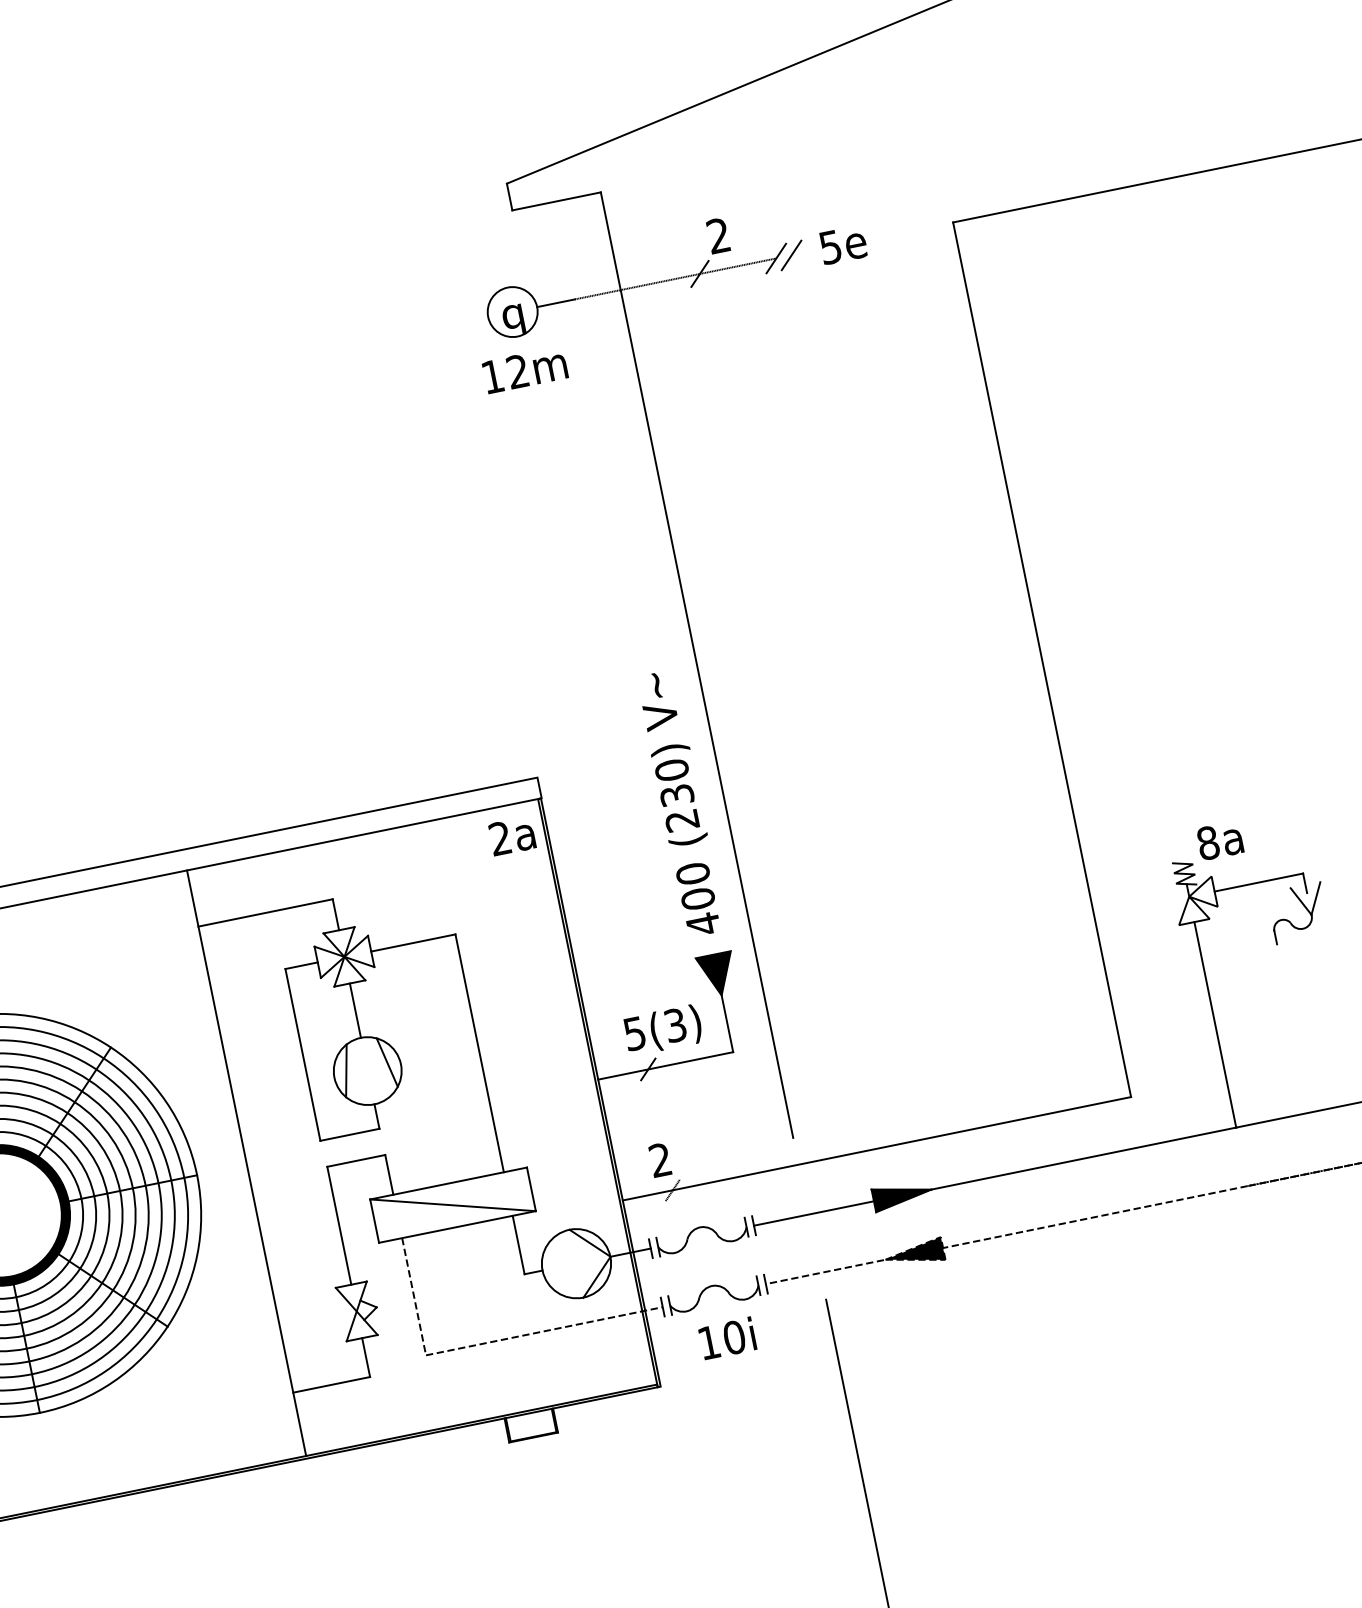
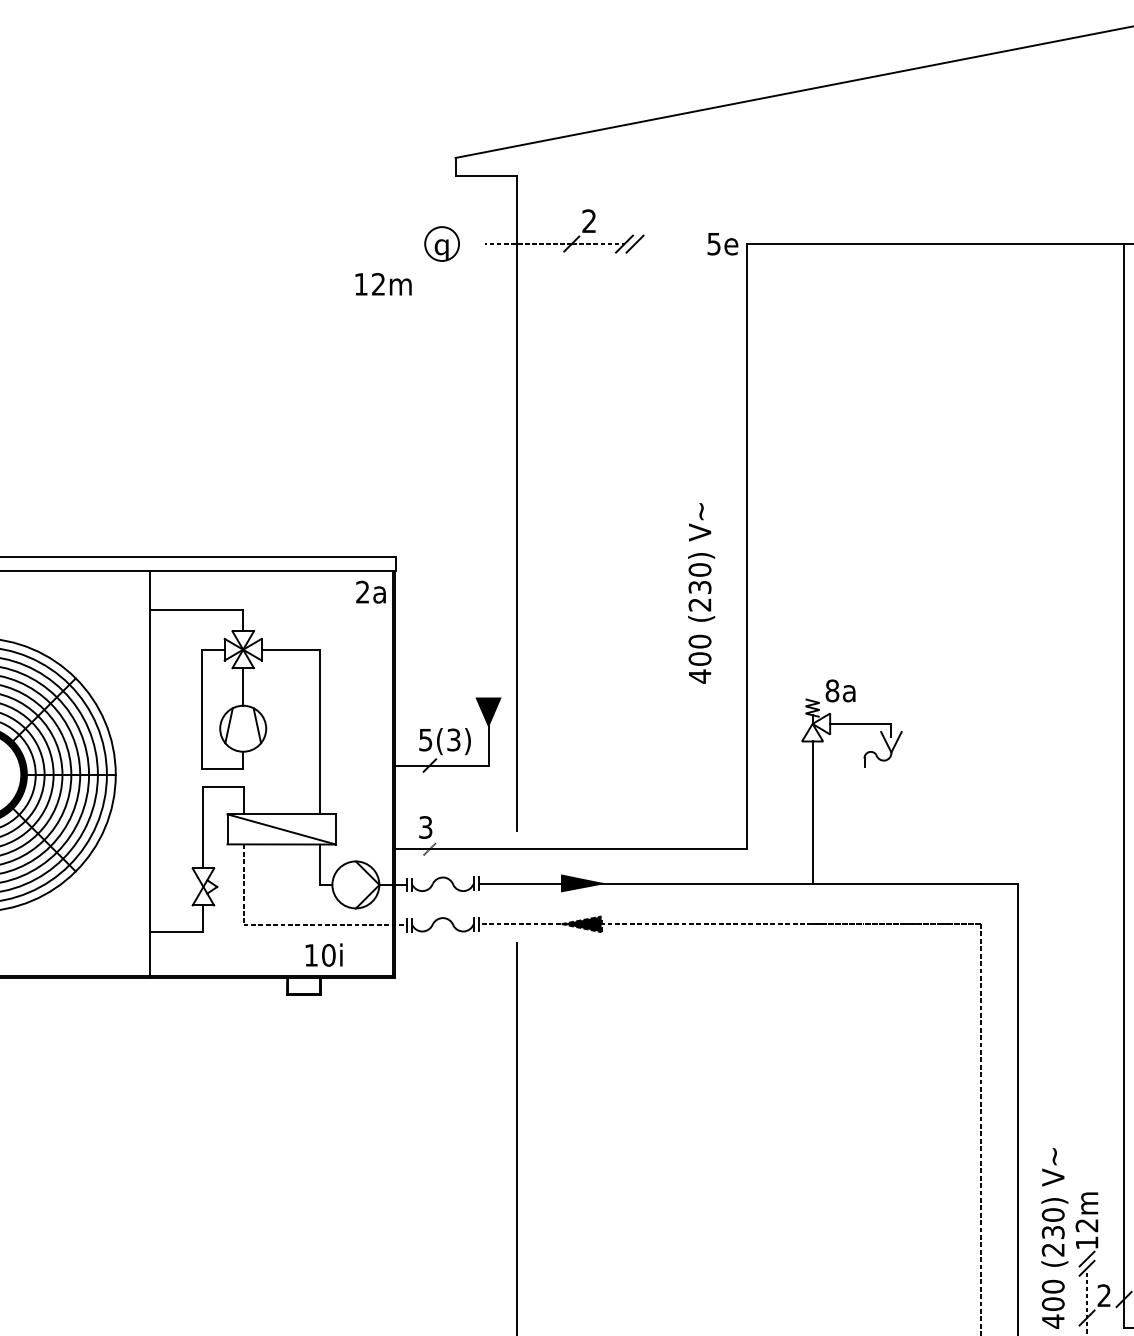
text: (842, 245) -> (722, 244), moved
line: (556, 303) -> (472, 244), removed
text: (525, 370) -> (383, 284), moved
text: (681, 803) -> (701, 593), moved
text: (660, 1160) -> (425, 827), 2 -> 3
text: (726, 1337) -> (323, 954), moved

